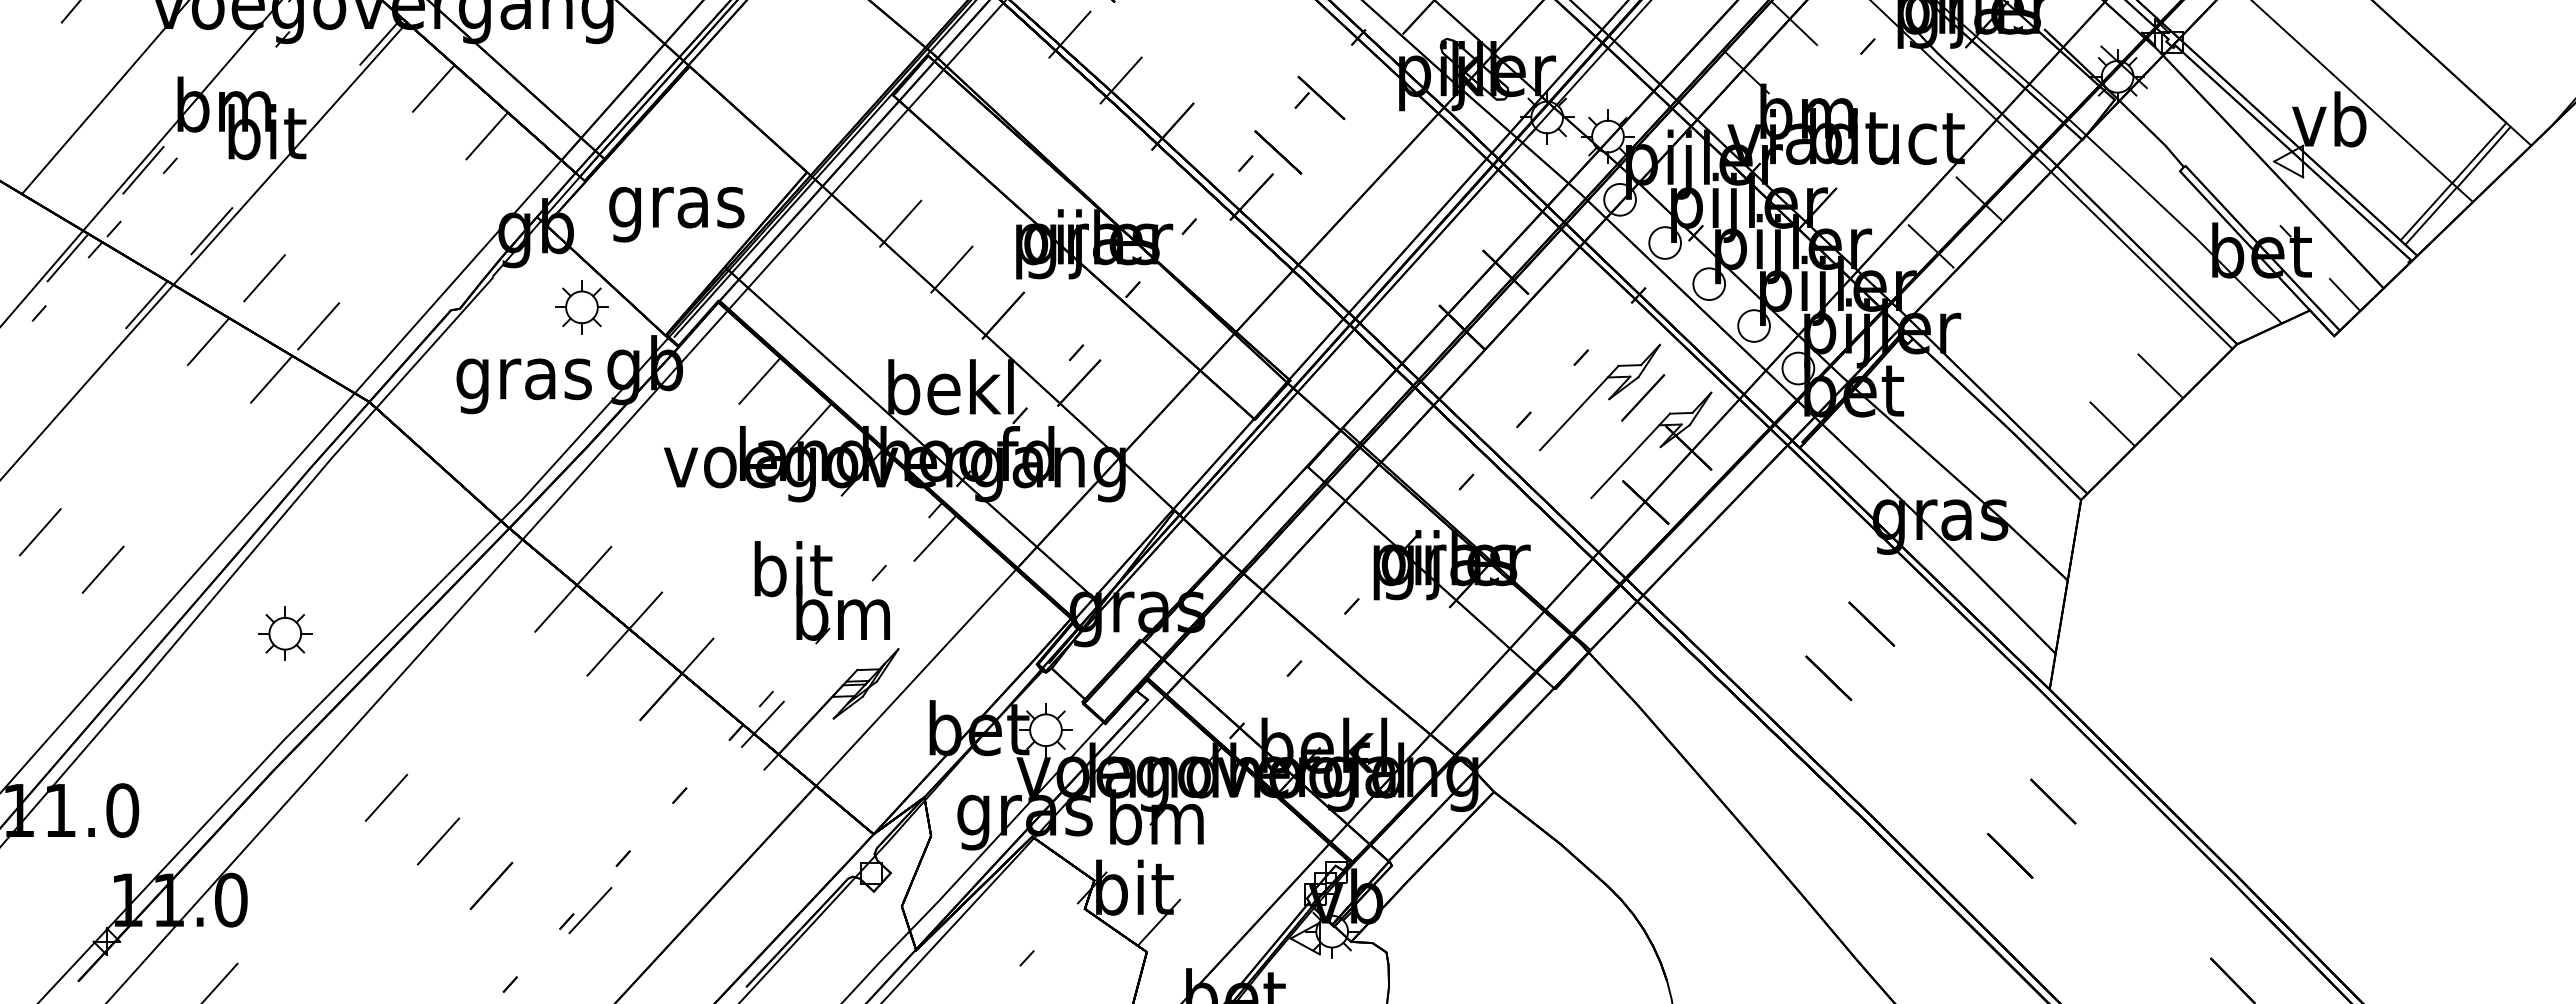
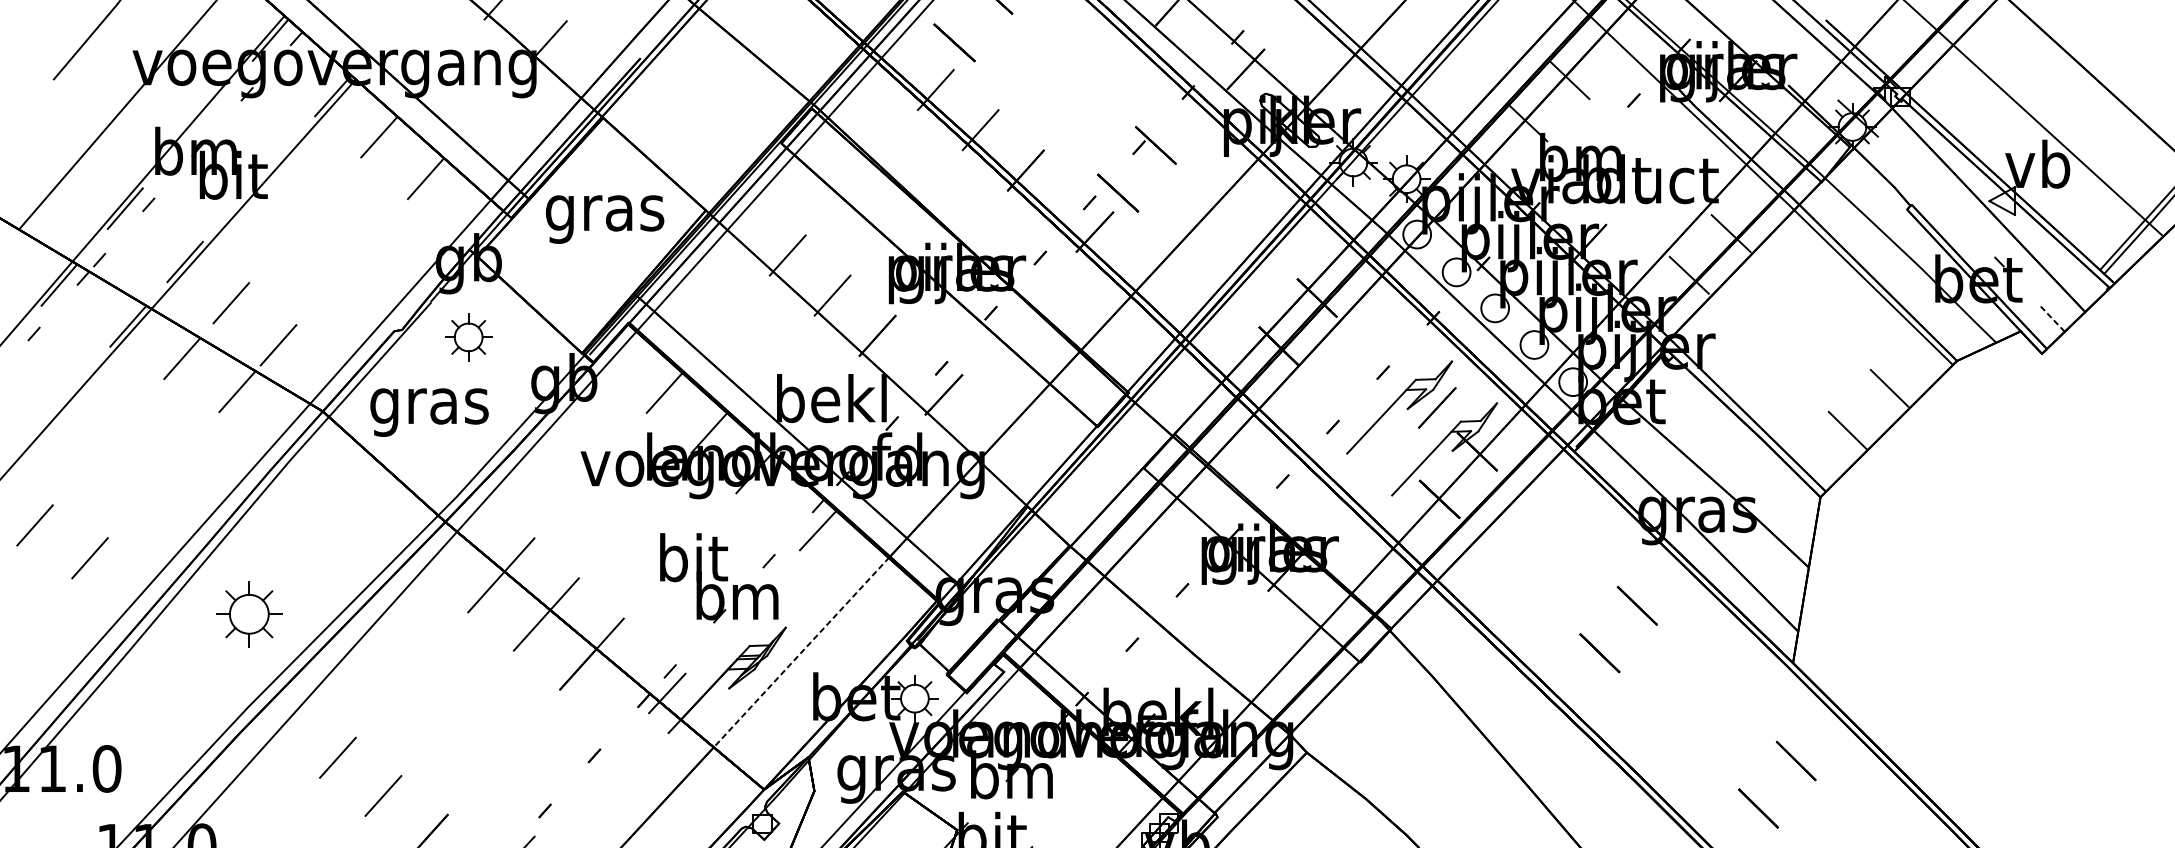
text: (676, 214) -> (604, 219), moved
line: (2344, 294) -> (2050, 317), solid -> dashed
part: (581, 307) -> (468, 337), moved
text: (523, 386) -> (428, 412), moved
part: (285, 633) -> (249, 614), size x1.4
line: (916, 677) -> (801, 652), solid -> dashed

